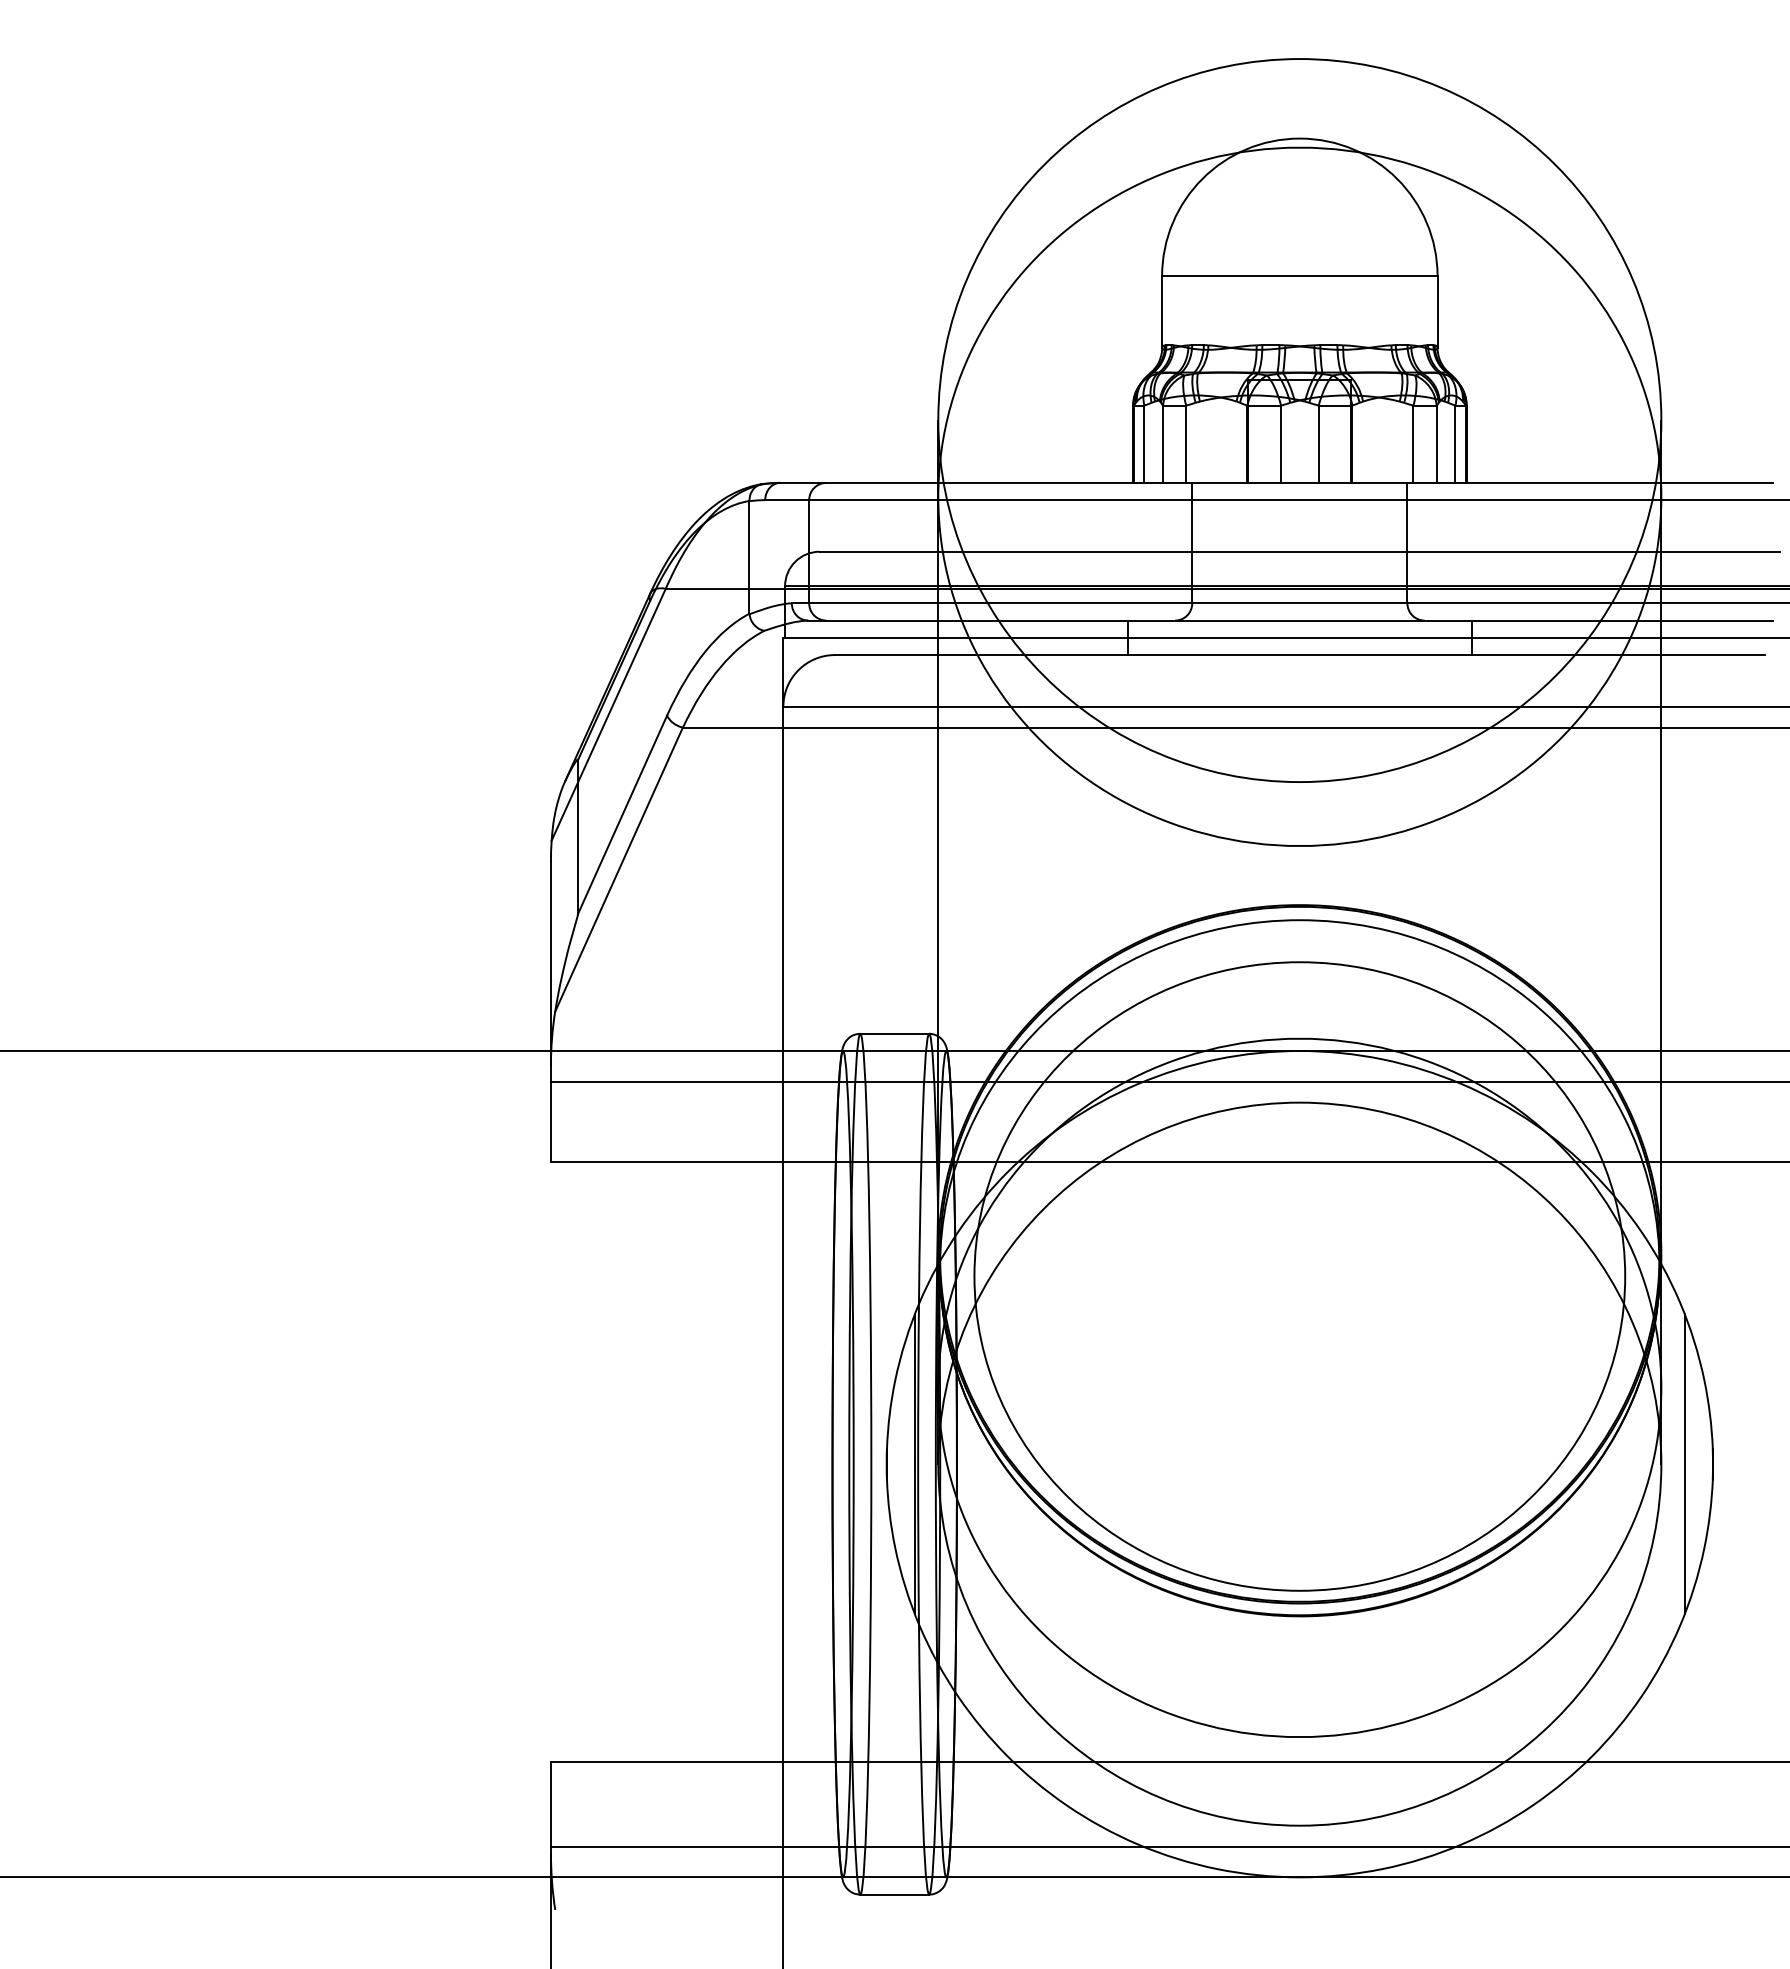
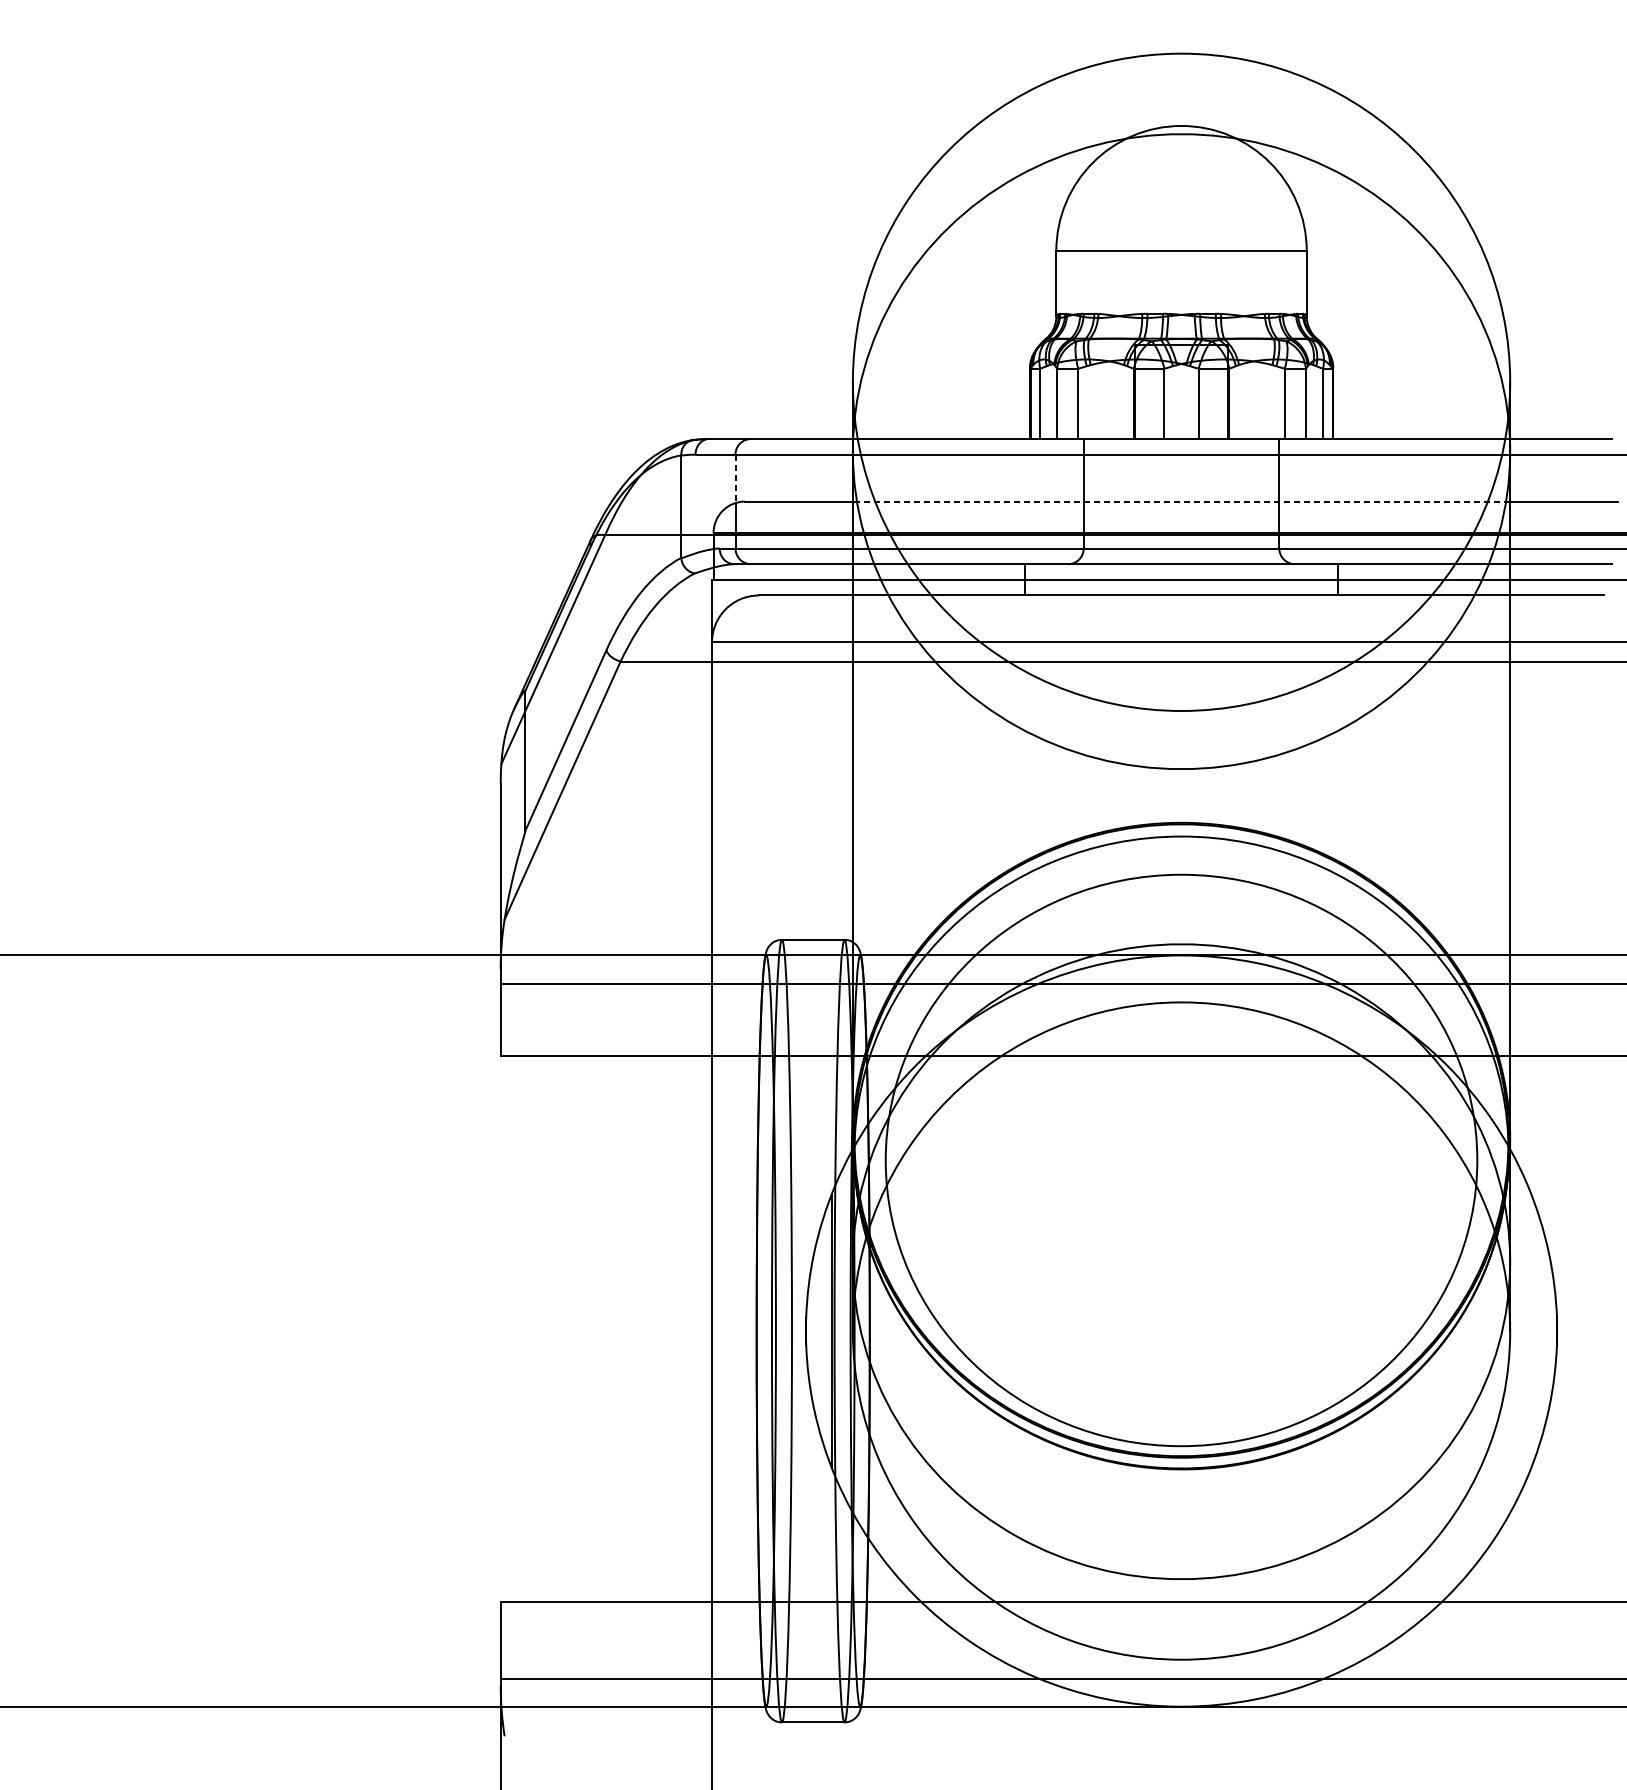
line: (809, 526) -> (735, 478), solid -> dashed
line: (1299, 551) -> (1181, 501), solid -> dashed
line: (1684, 1464) -> (1531, 1331), removed

